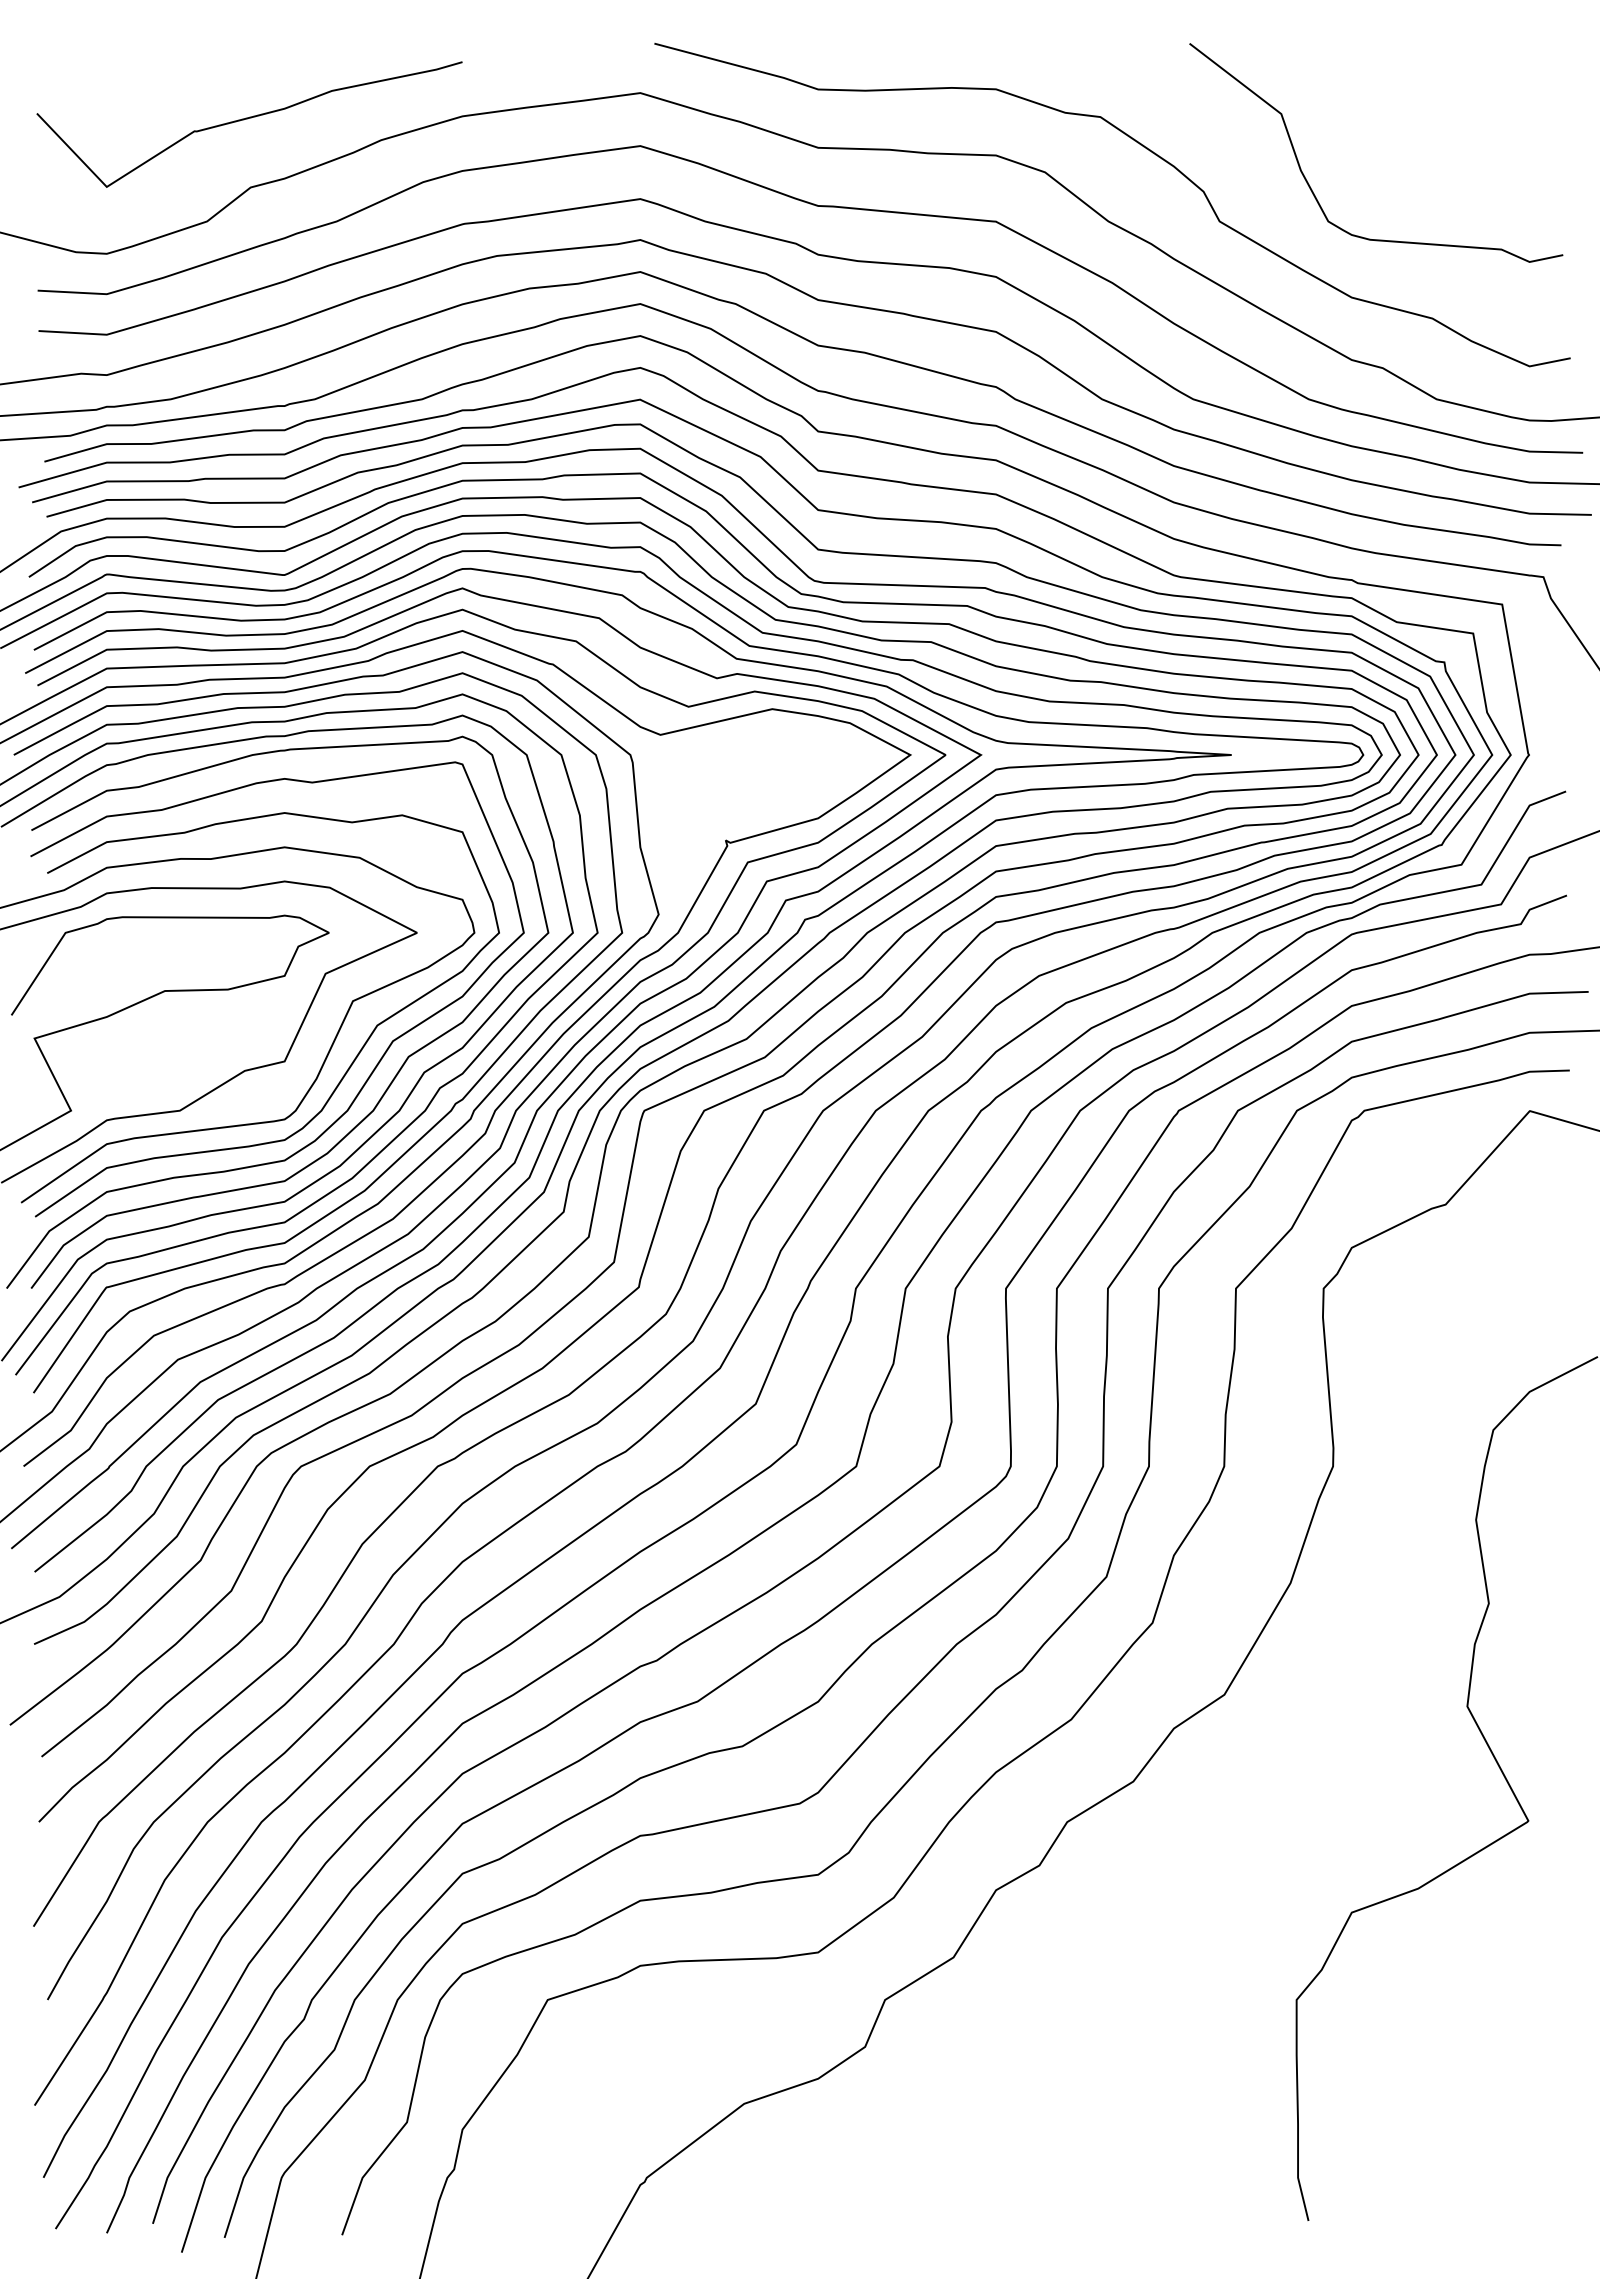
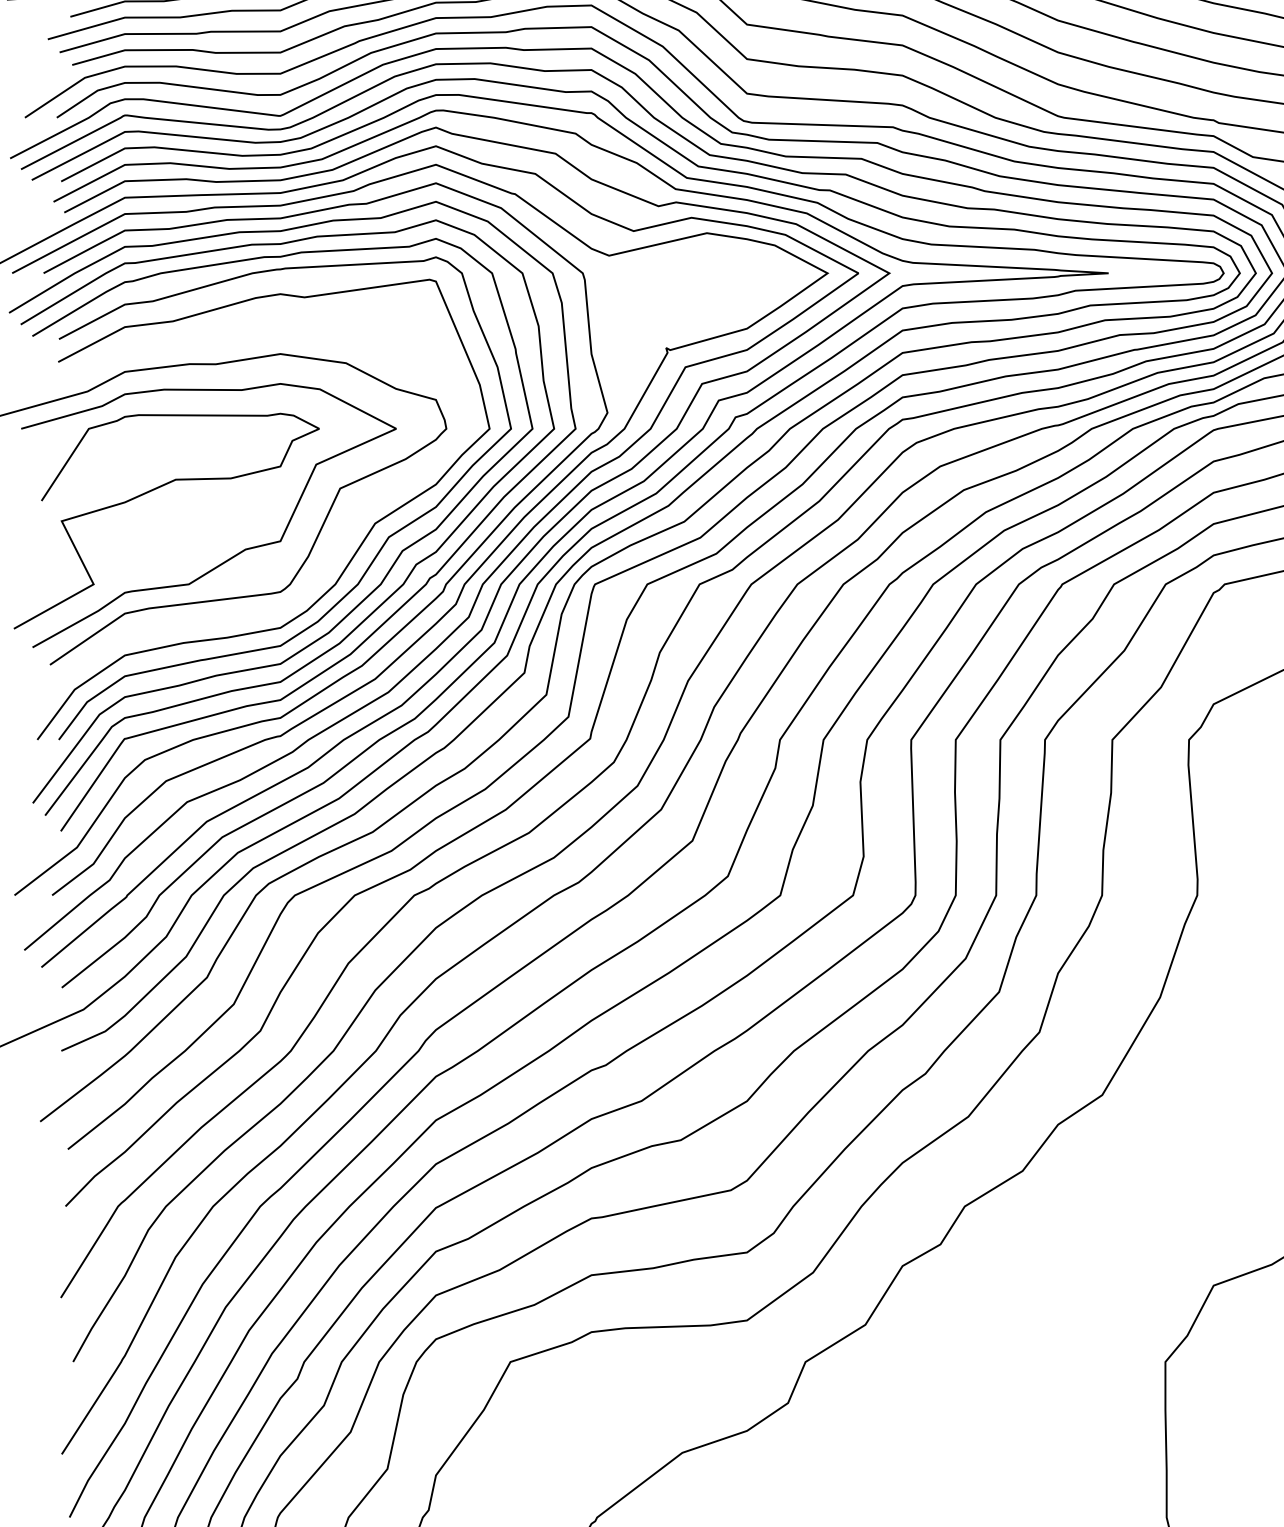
curve: (348, 1067) -> (336, 546), removed

